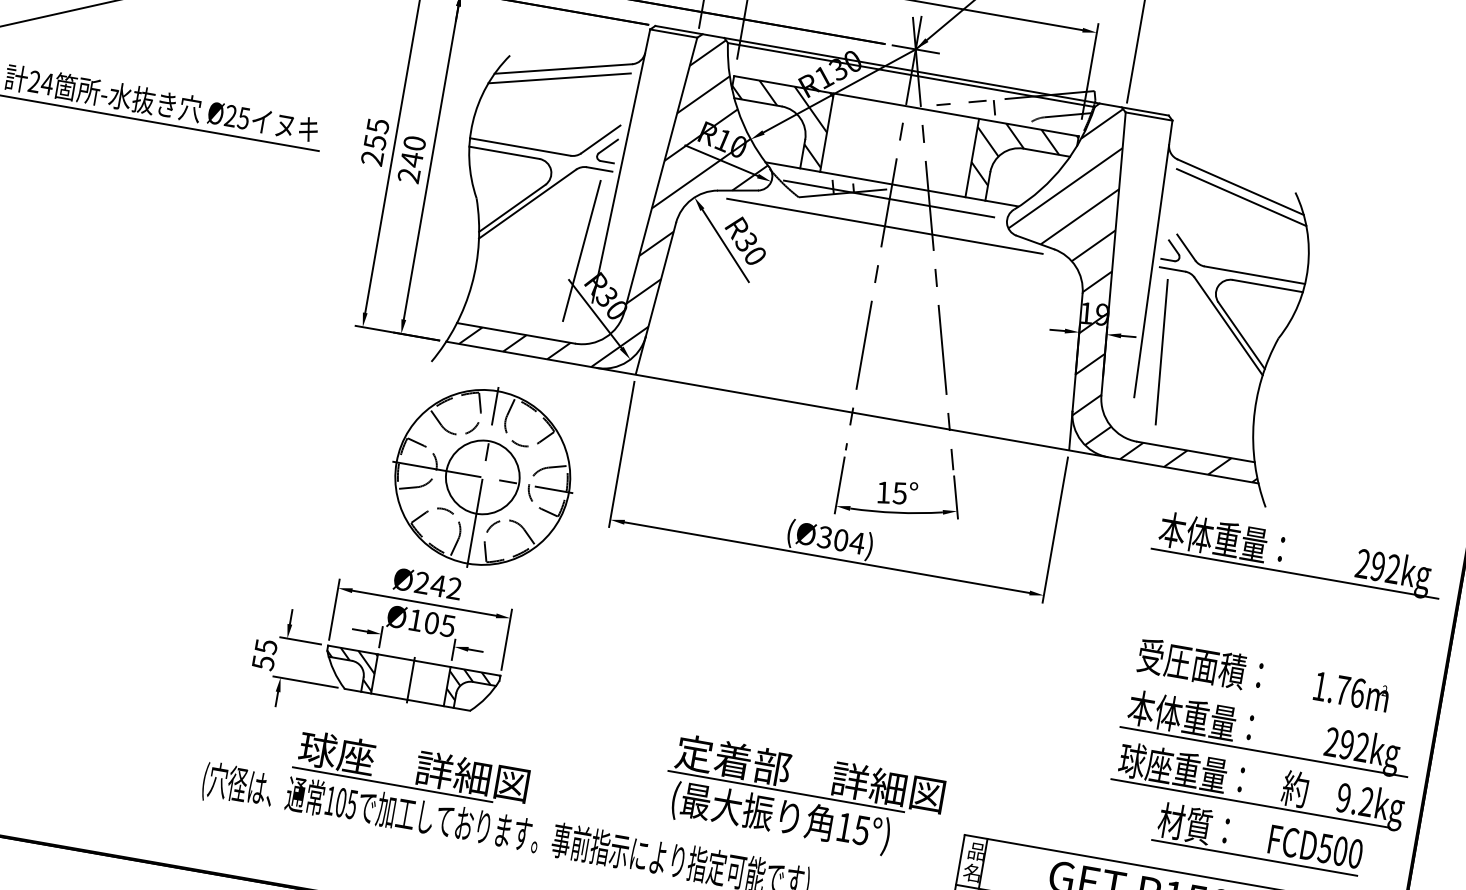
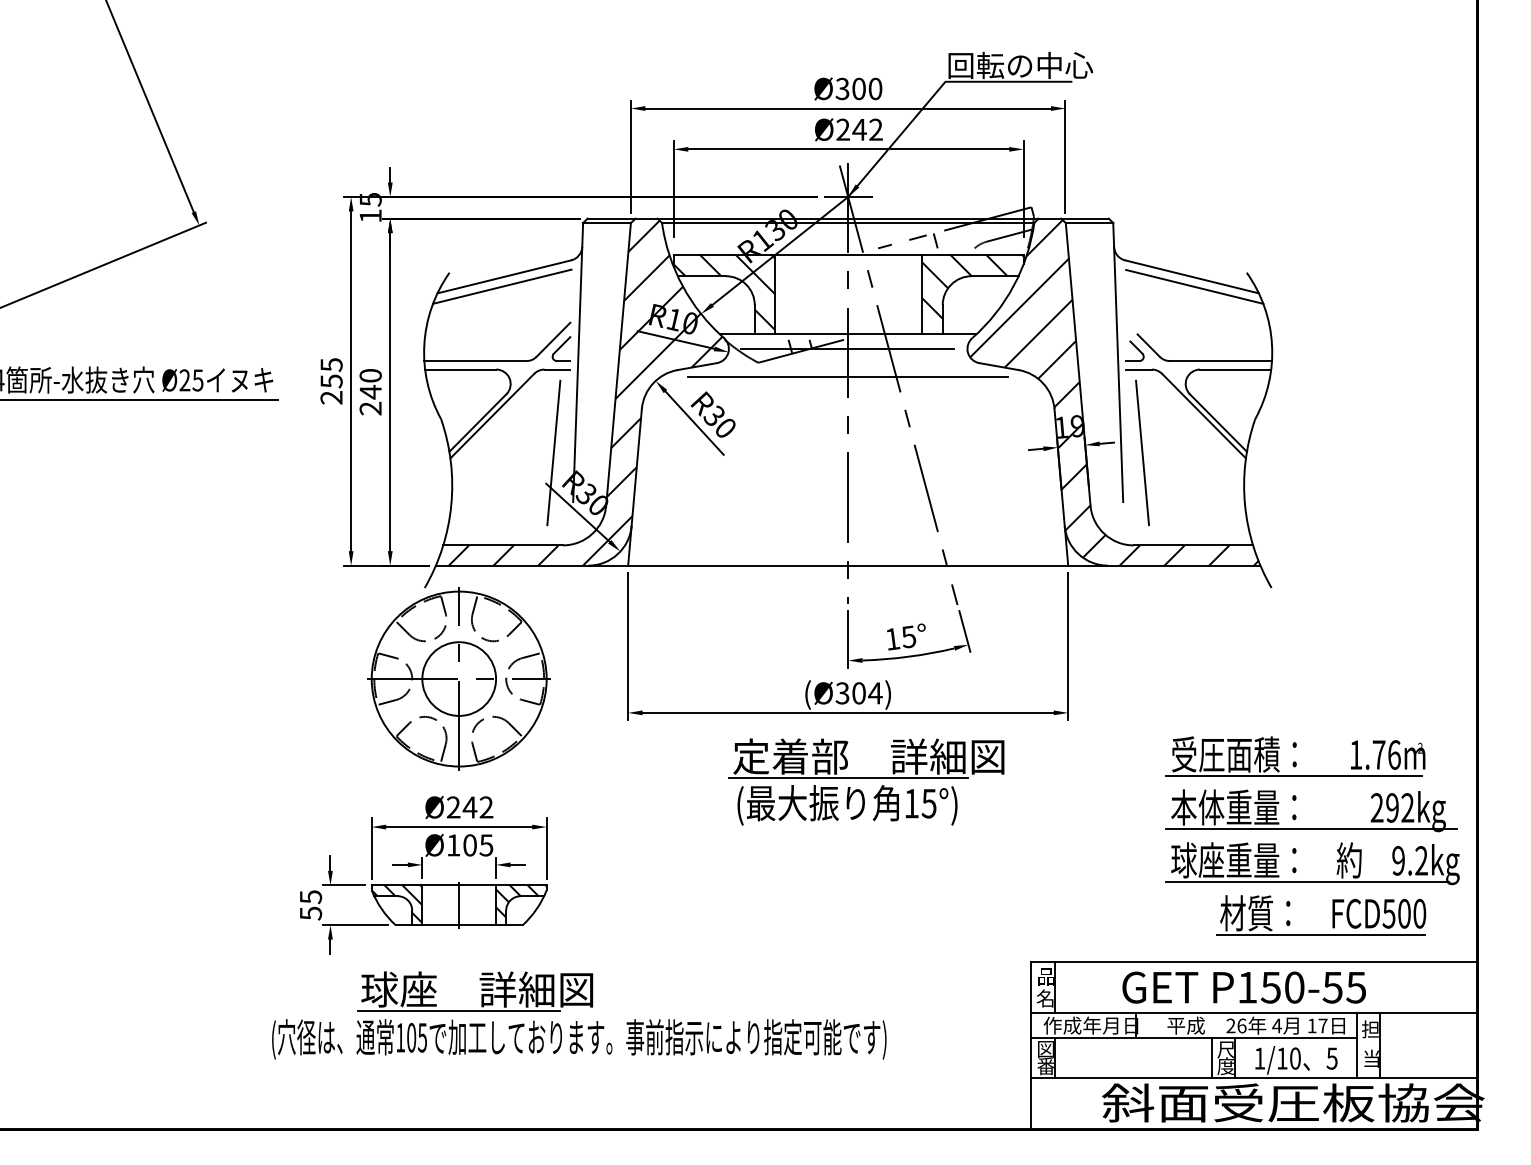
part: (482, 476) -> (458, 678), moved
part: (1282, 558) -> (1296, 635), removed
line: (1254, 696) -> (1293, 776), added
part: (803, 797) -> (866, 781), moved

